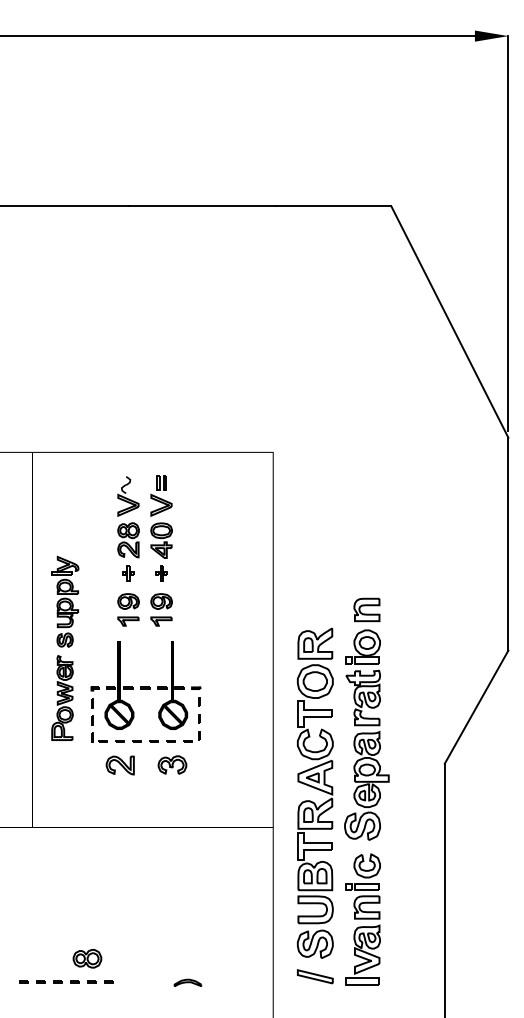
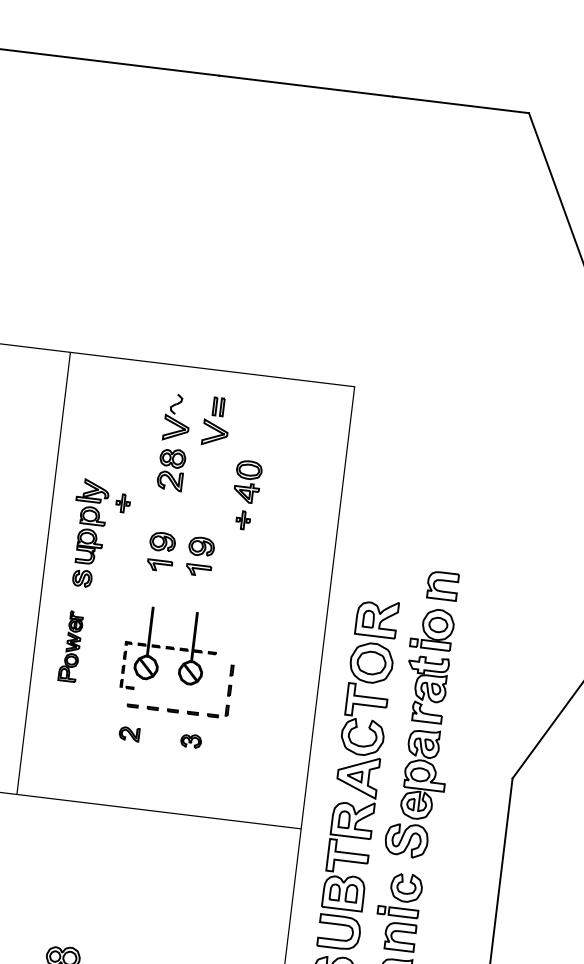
part: (161, 551) -> (246, 494), moved
part: (128, 573) -> (123, 503), moved
part: (145, 691) -> (169, 650), size x0.7
part: (62, 697) -> (71, 645), size x0.7
part: (172, 764) -> (191, 740), size x0.6
part: (119, 765) -> (128, 734), size x0.6

